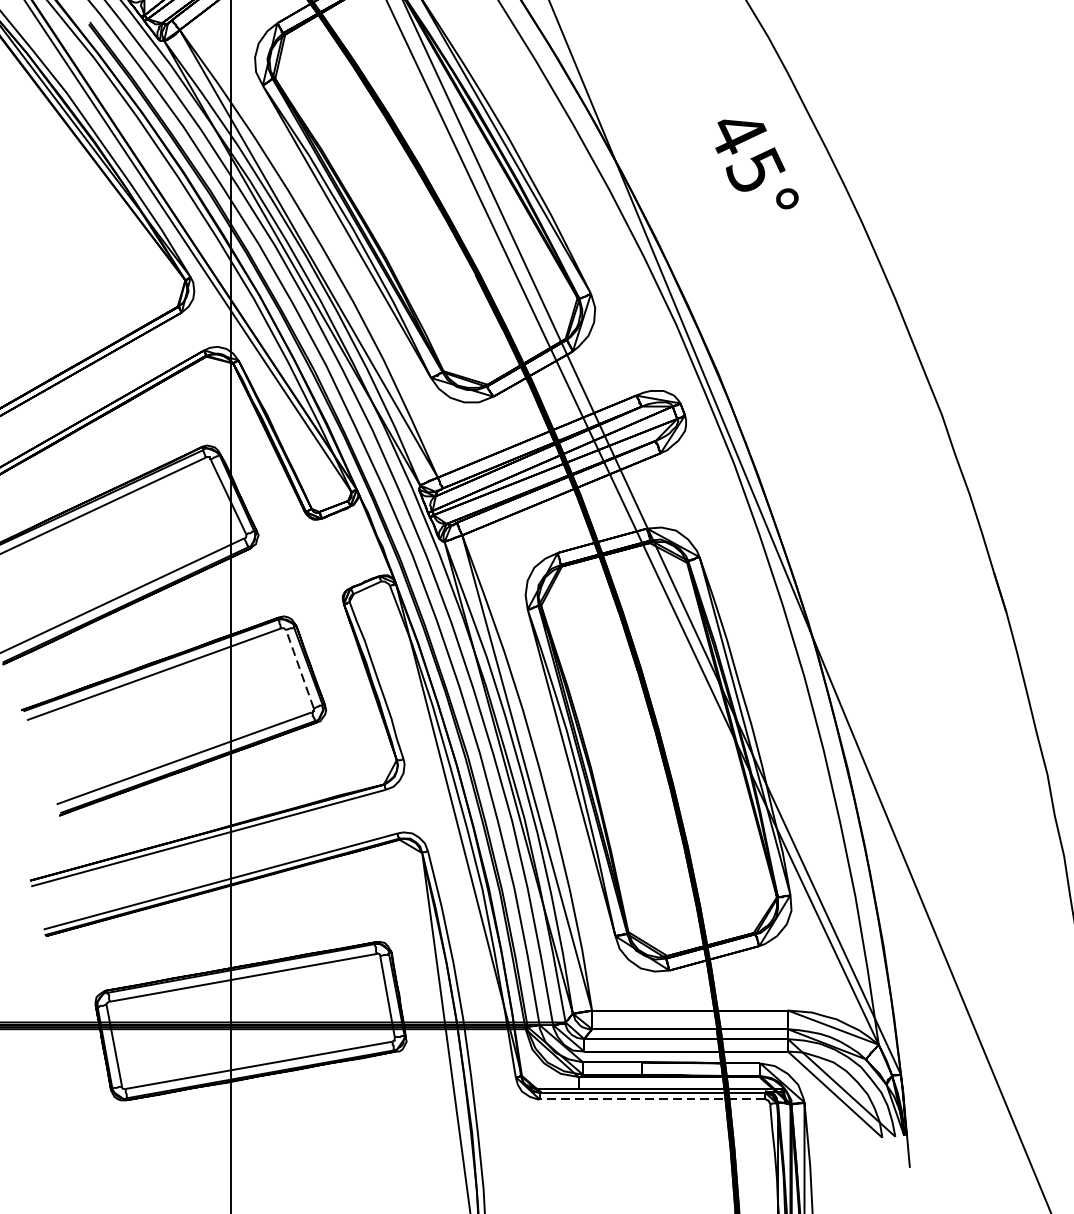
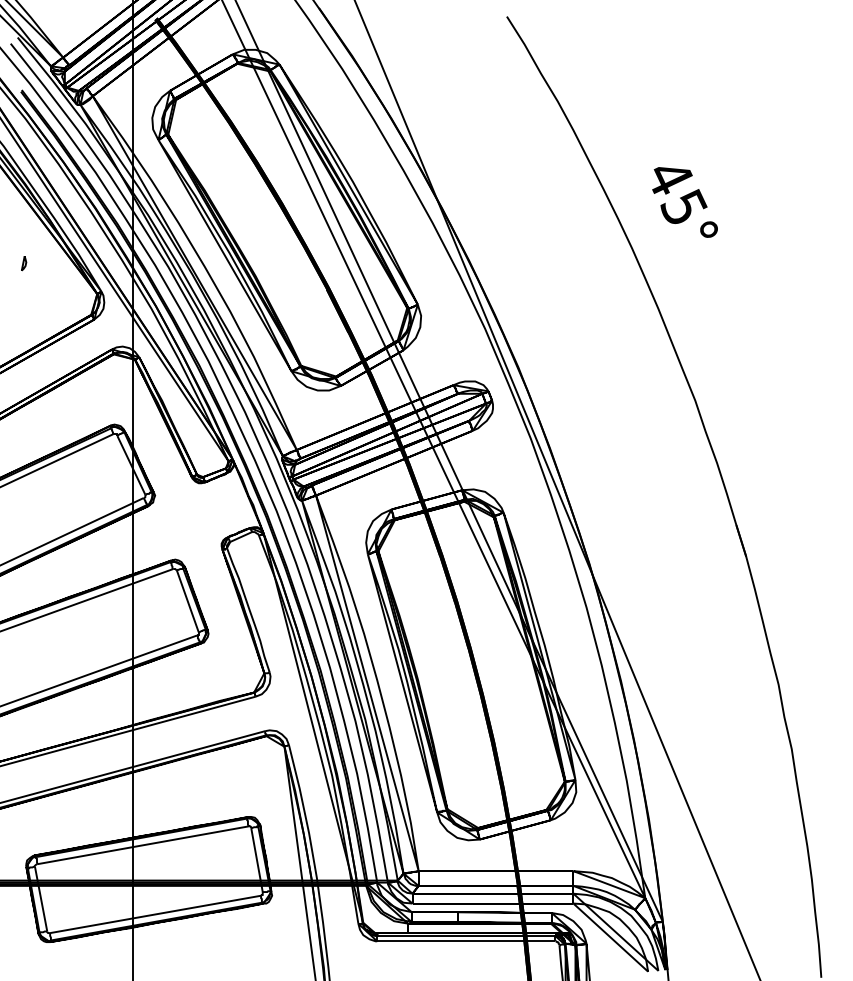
text: (756, 164) -> (684, 202), moved
part: (93, 241) -> (24, 263), added
line: (299, 669) -> (187, 601), dashed -> solid
line: (651, 1099) -> (465, 941), dashed -> solid

